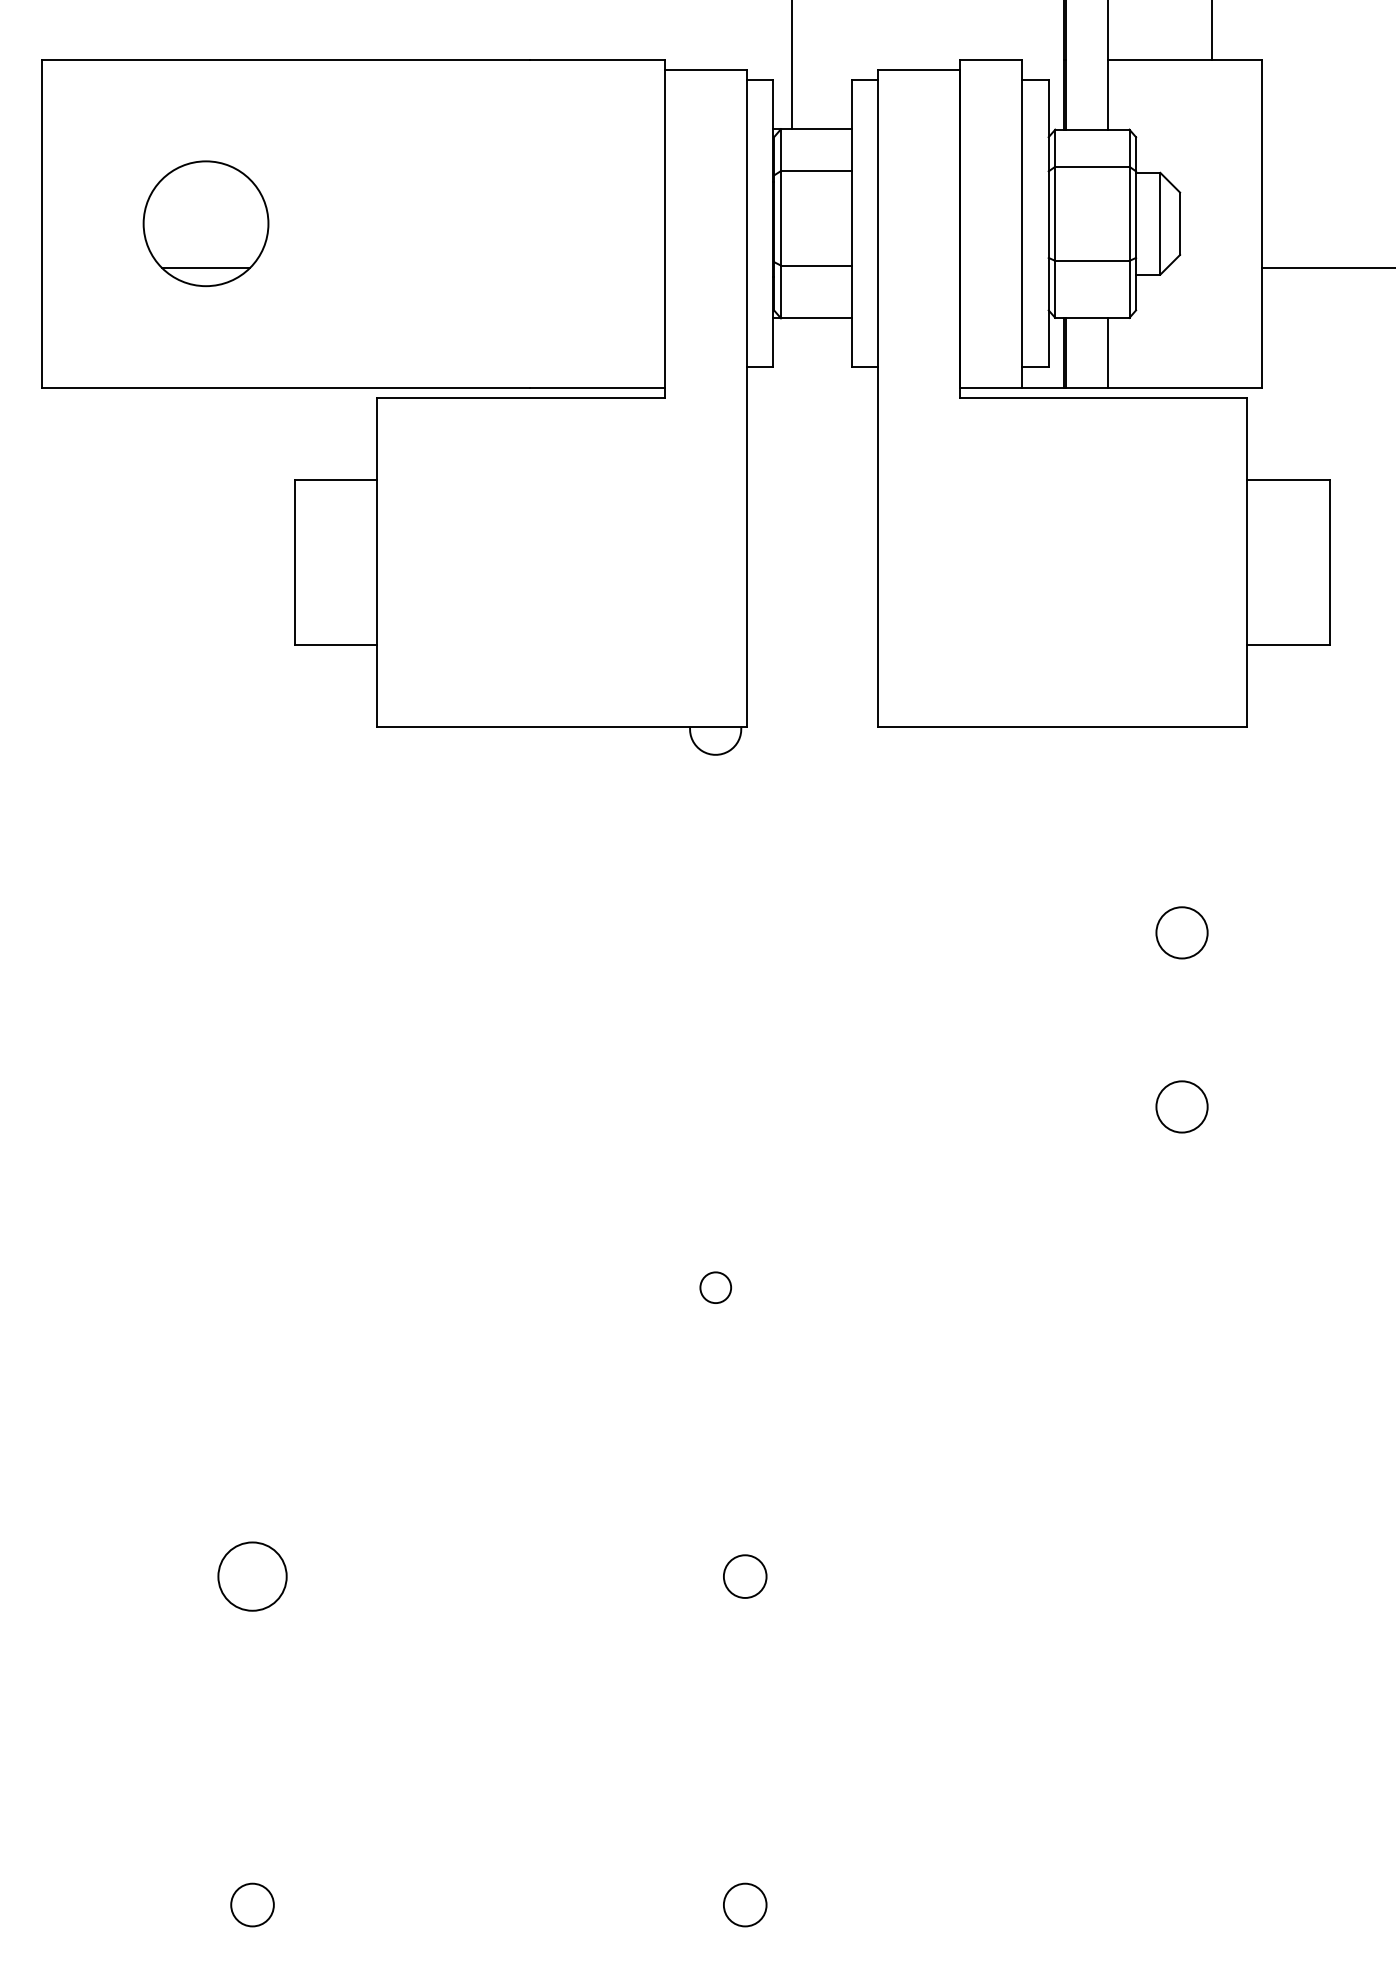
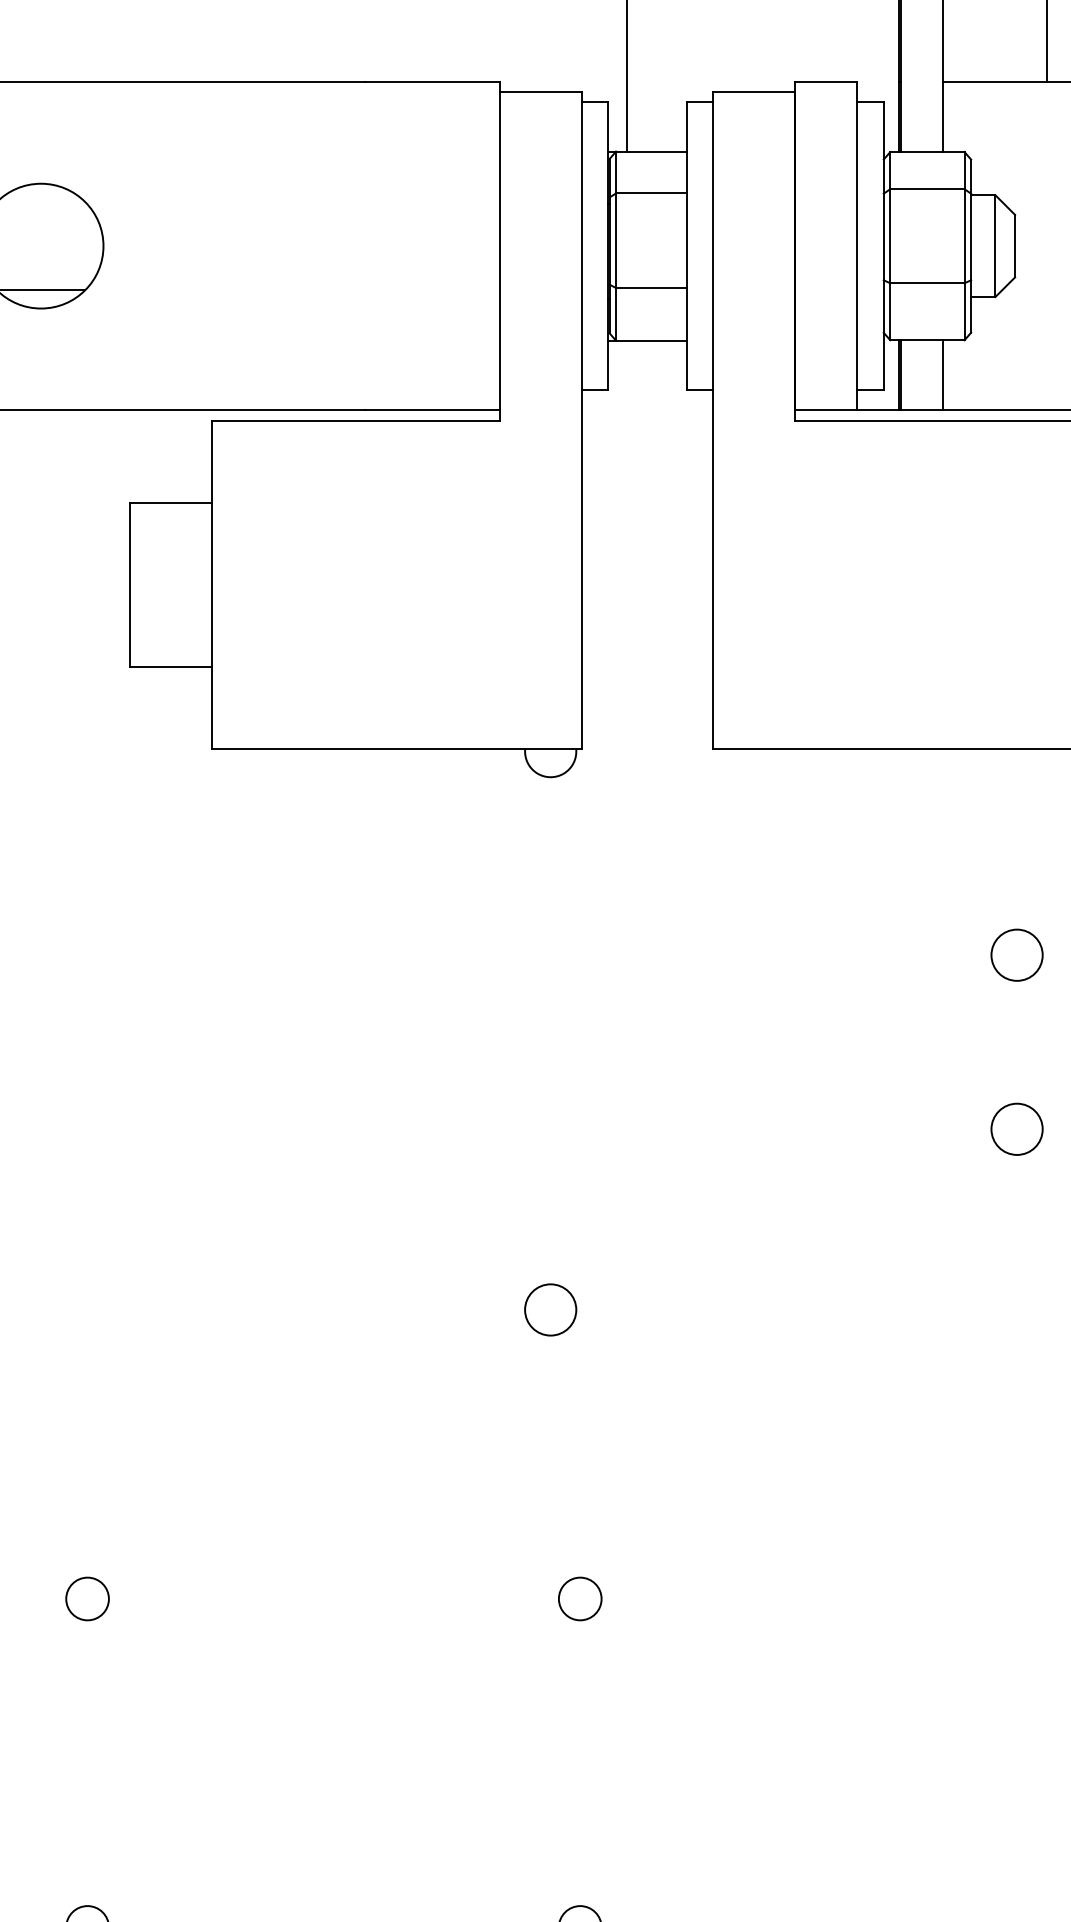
circle: (715, 1287) -> (550, 1309), size x1.67
circle: (252, 1576) -> (87, 1598), size x0.62

